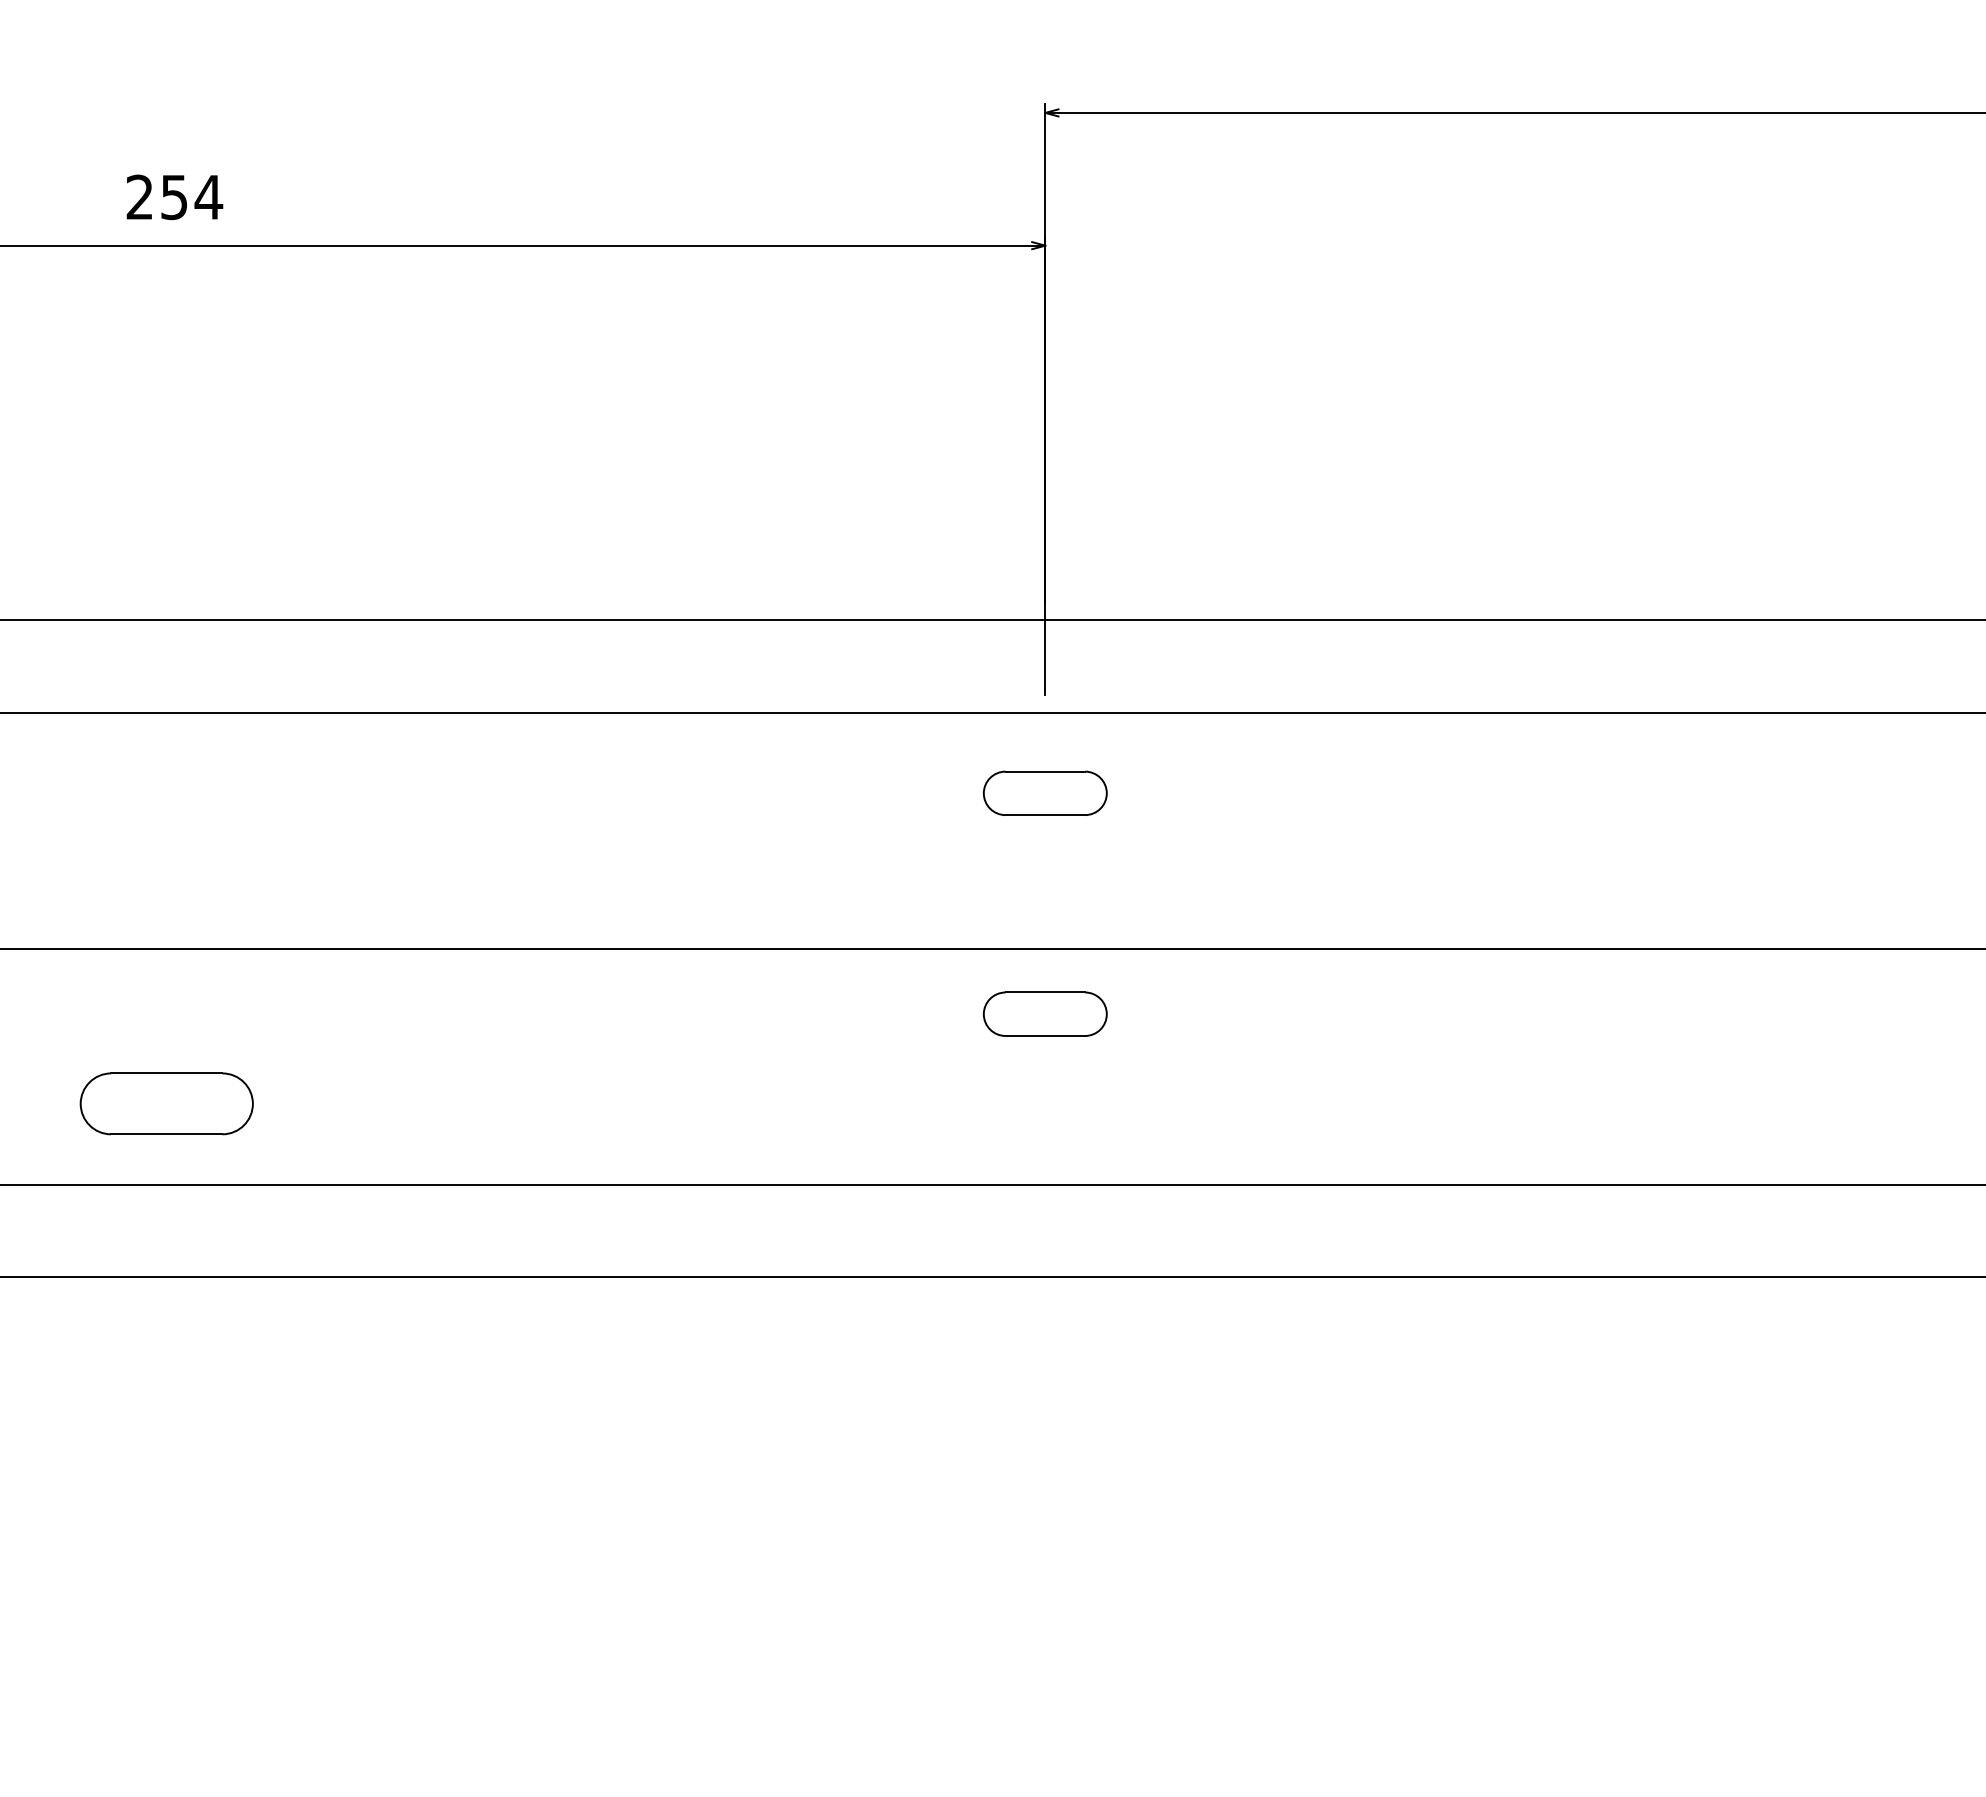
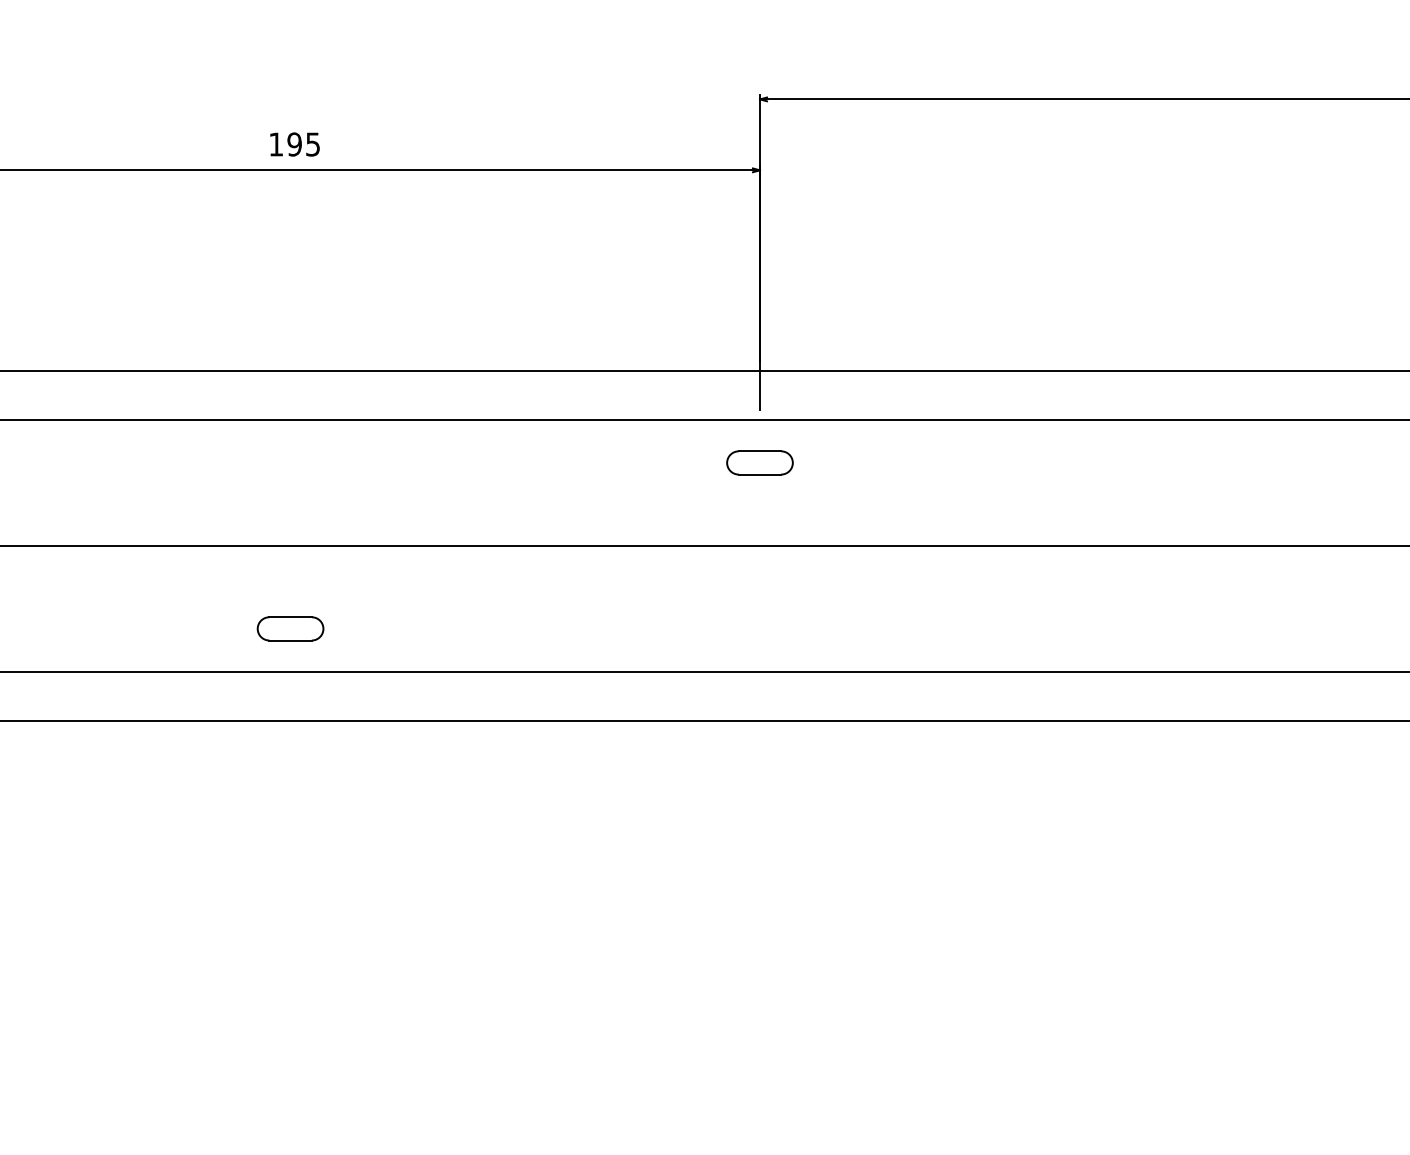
text: (174, 197) -> (294, 144), 254 -> 195
part: (1044, 1013) -> (759, 580), removed
part: (166, 1103) -> (290, 628), size x0.71

